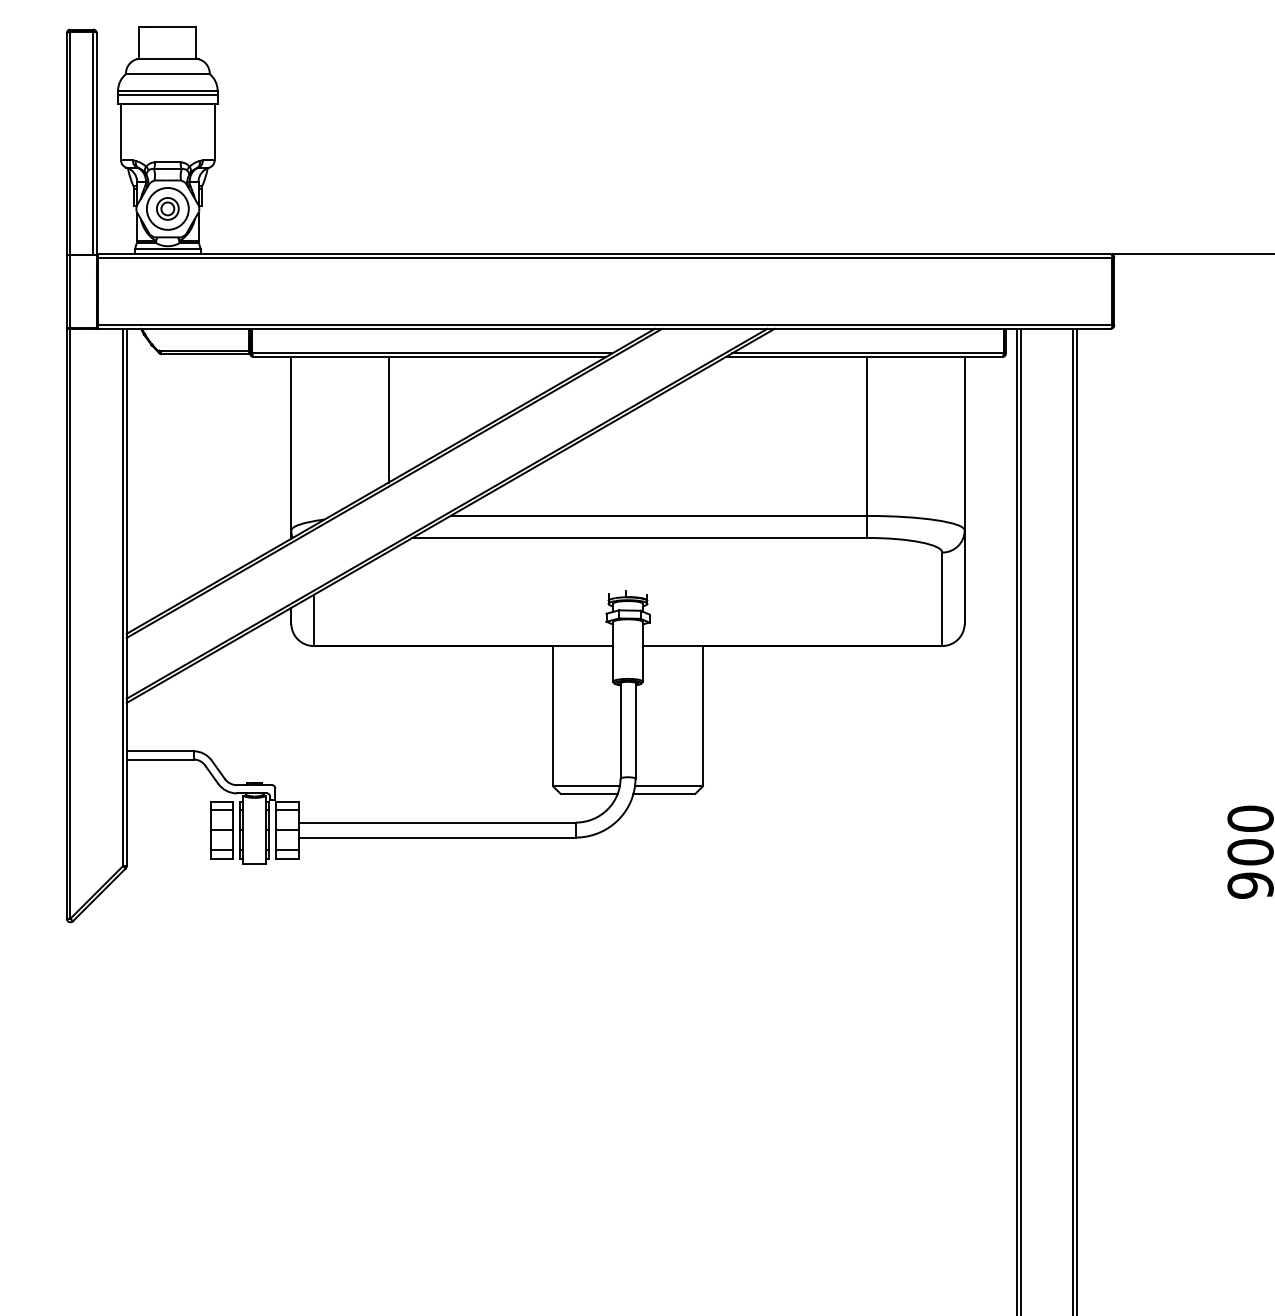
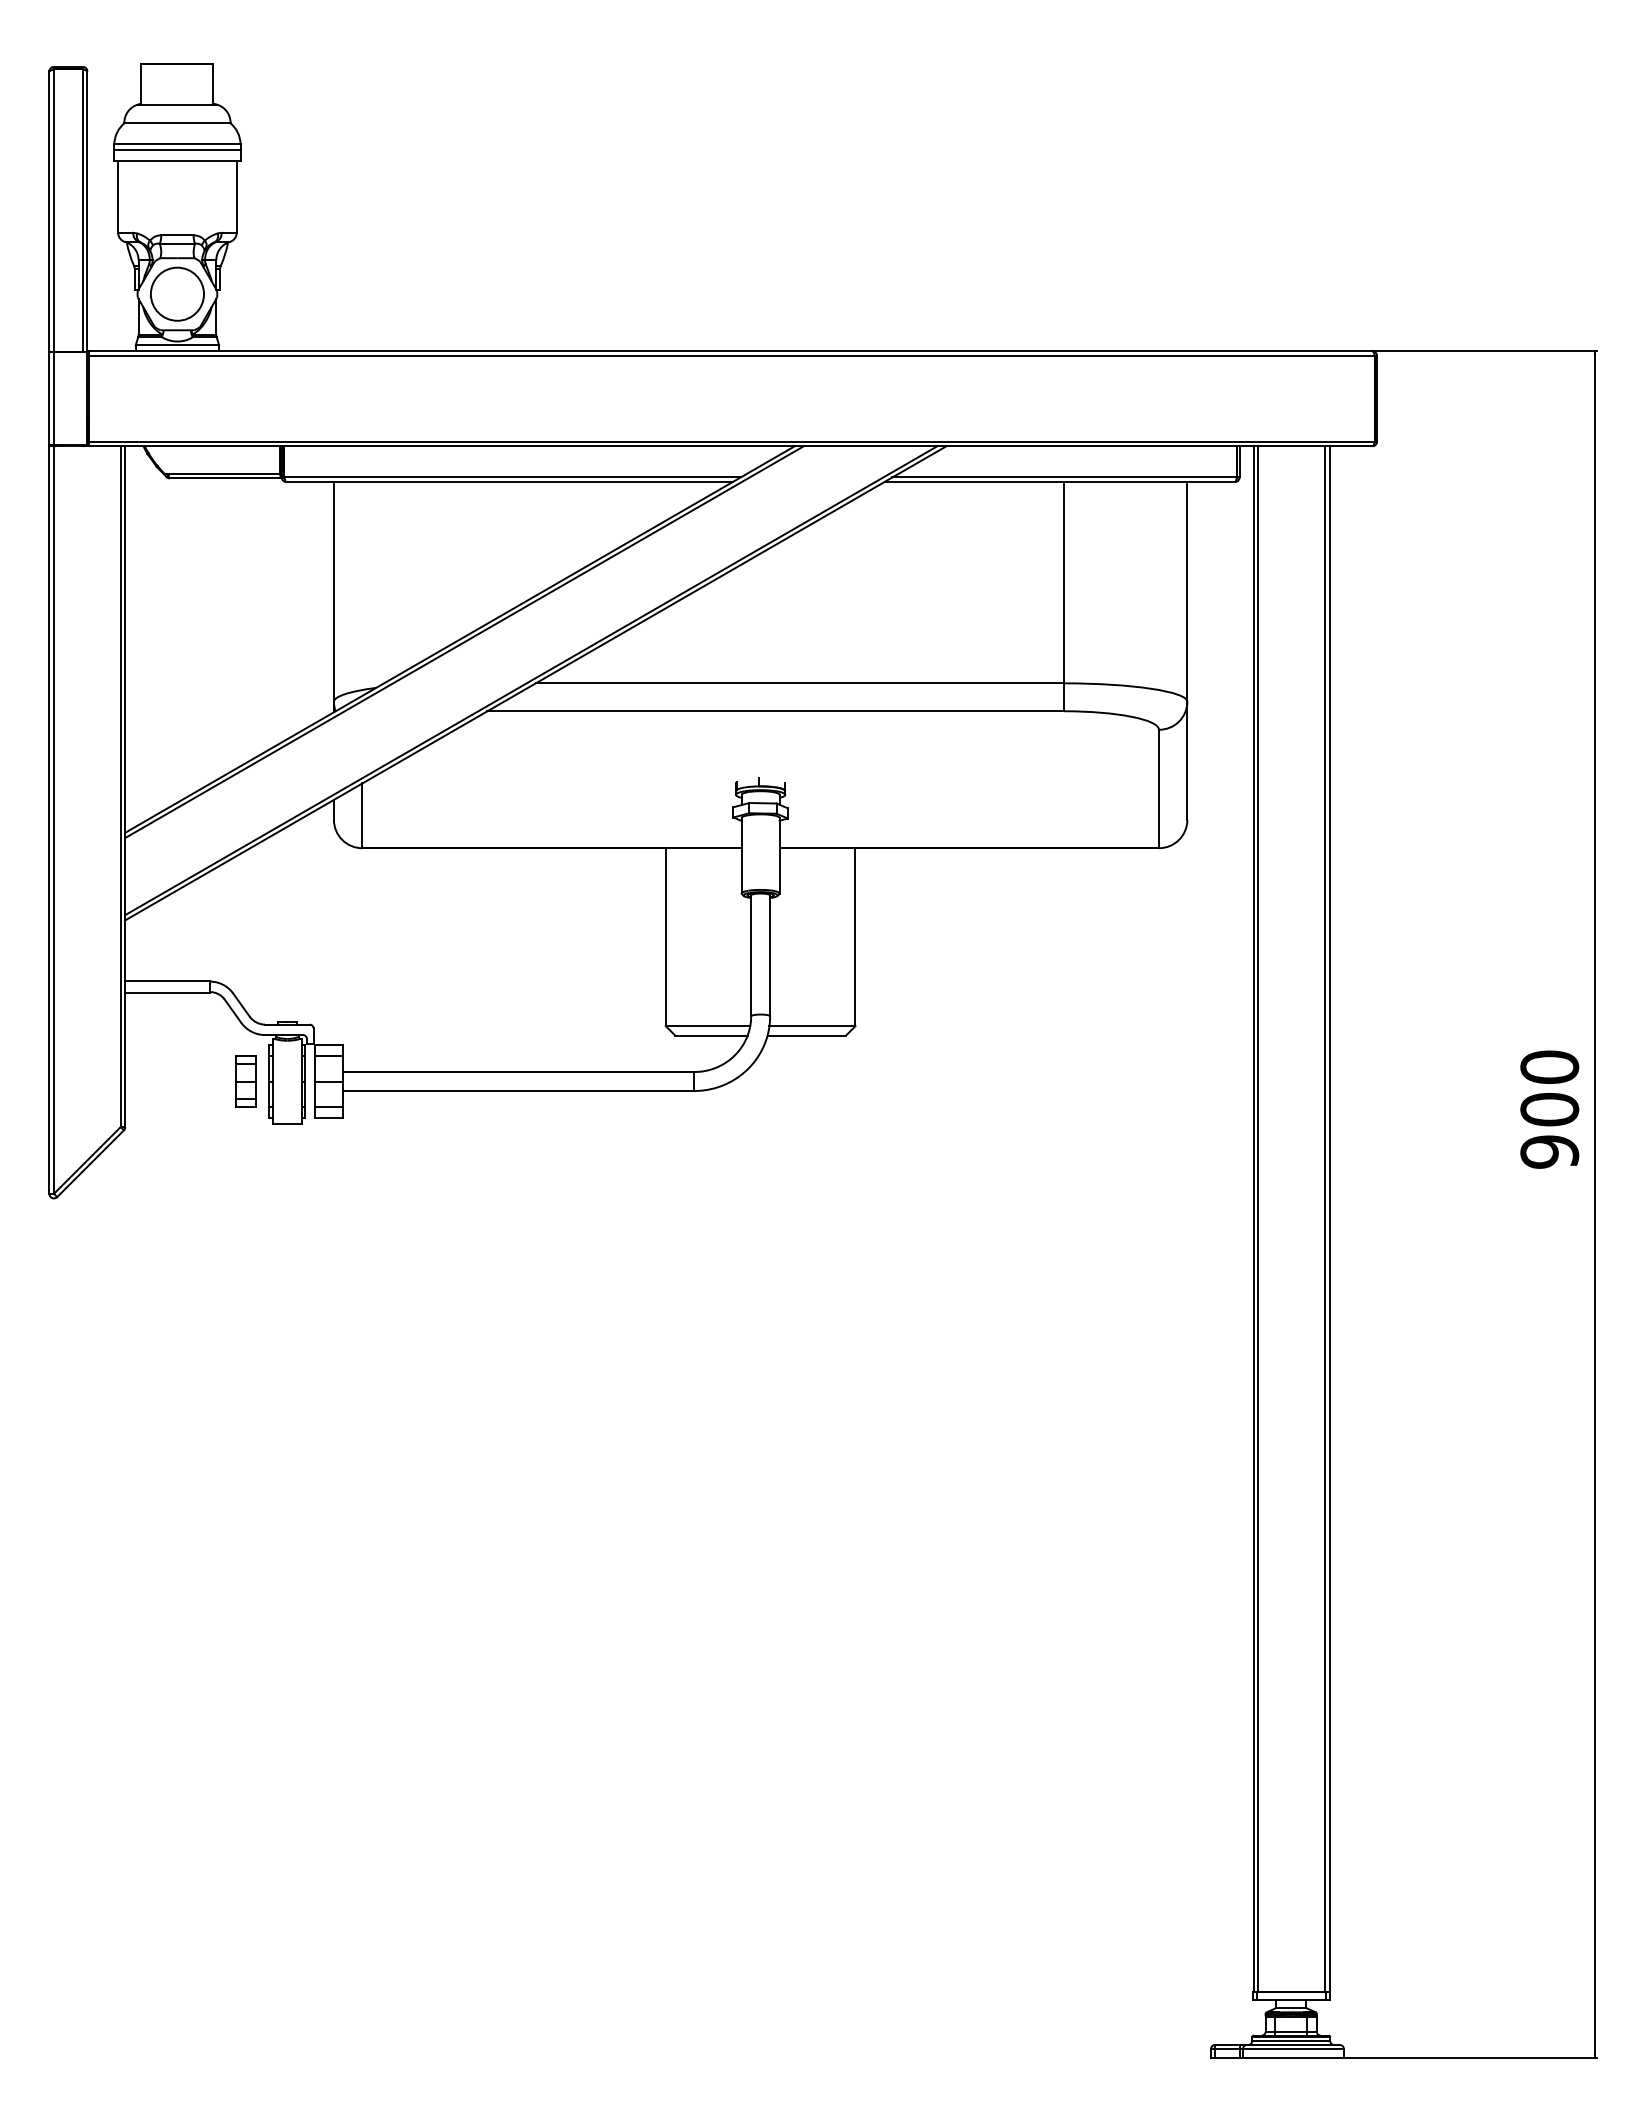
part: (167, 208) -> (177, 293), removed
line: (388, 419) -> (457, 561), removed
part: (221, 830) -> (245, 1081), size x0.7

